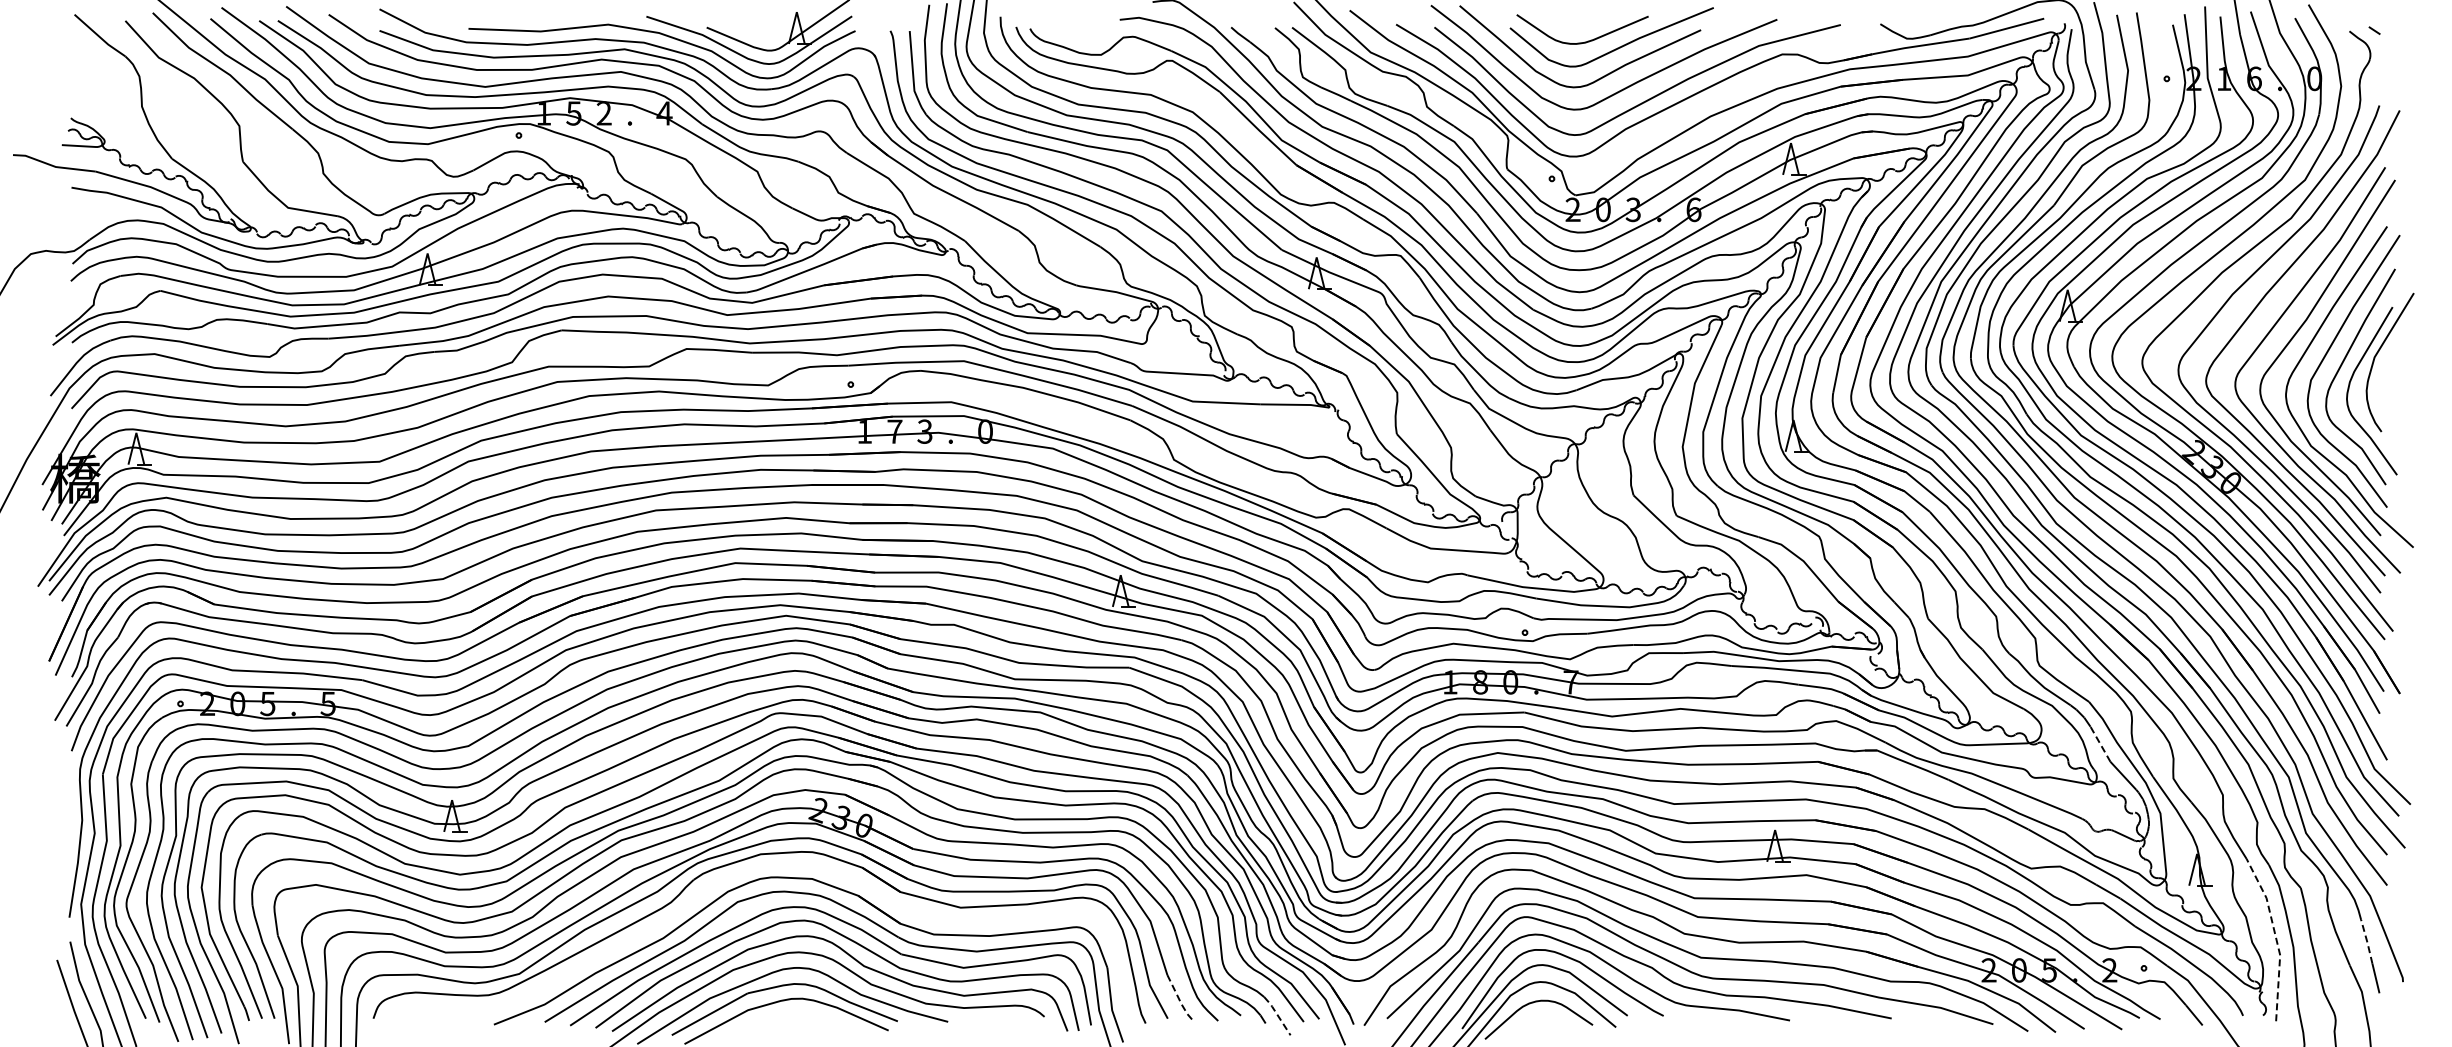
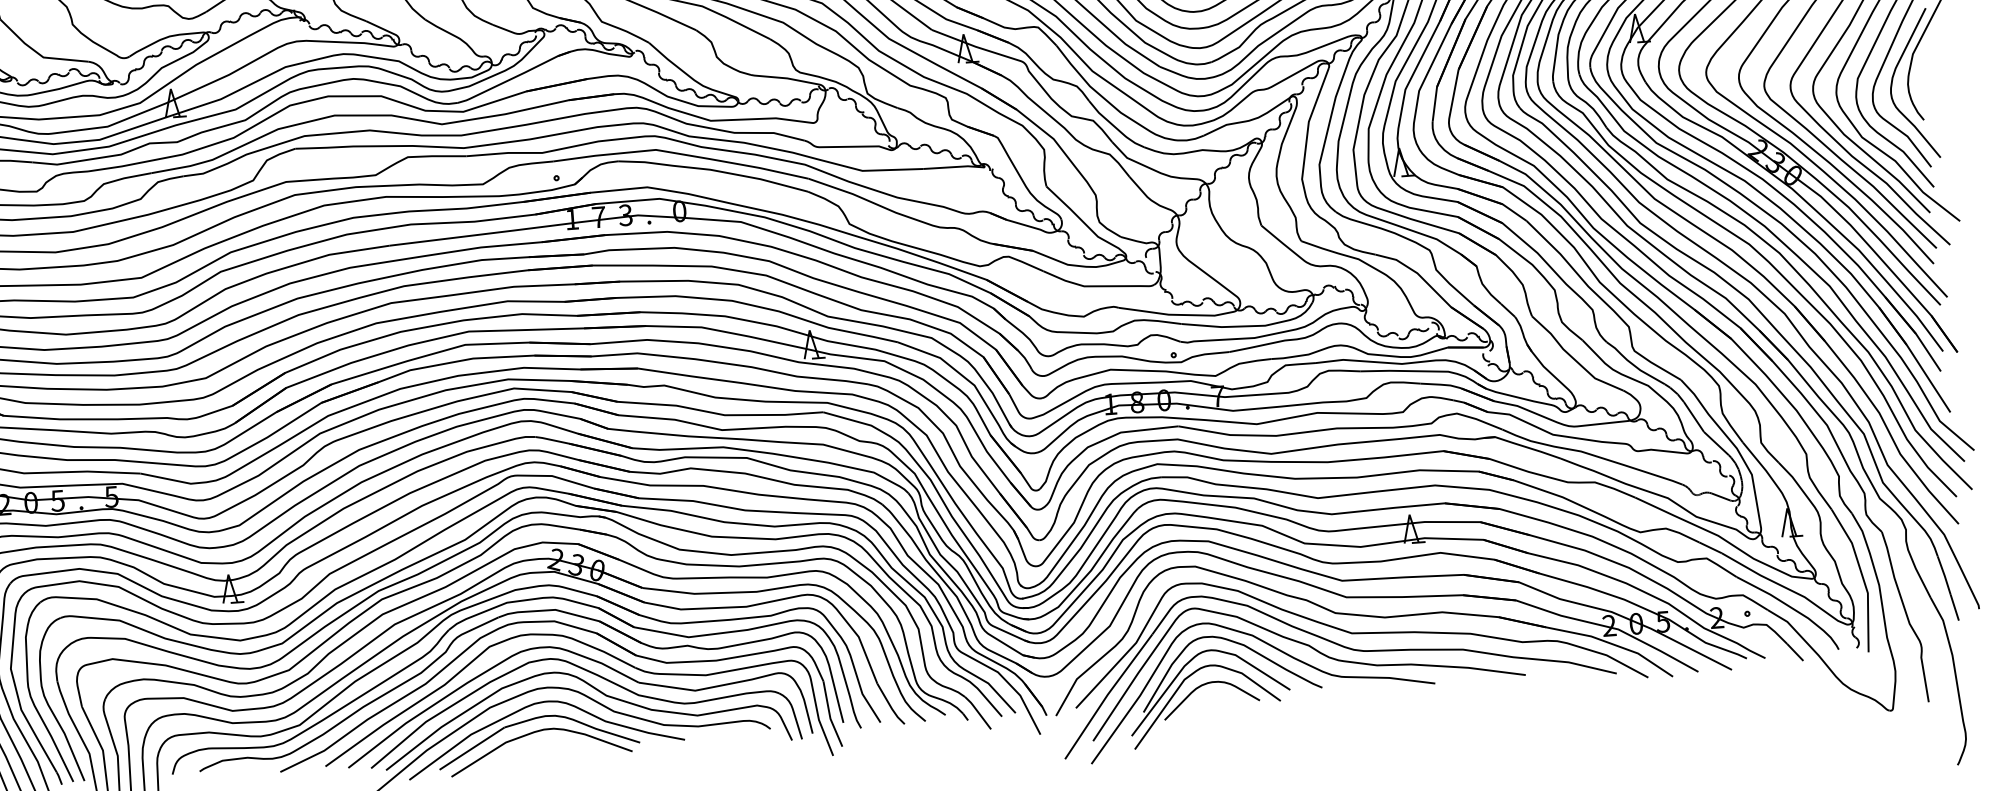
line: (2100, 743) -> (1693, 416), dashed -> solid
part: (744, 873) -> (493, 620), added
line: (2276, 937) -> (1863, 577), dashed -> solid
line: (2367, 941) -> (1944, 575), dashed -> solid
line: (1180, 1001) -> (890, 706), dashed -> solid
line: (1277, 1014) -> (978, 711), dashed -> solid

